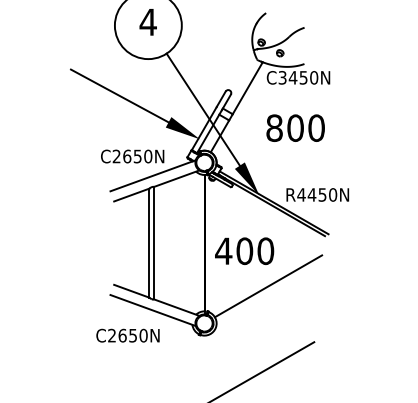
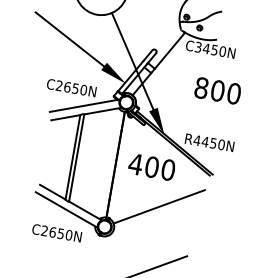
text: (295, 127) -> (217, 90), moved
text: (244, 250) -> (151, 166), moved
text: (127, 335) -> (56, 232), moved

